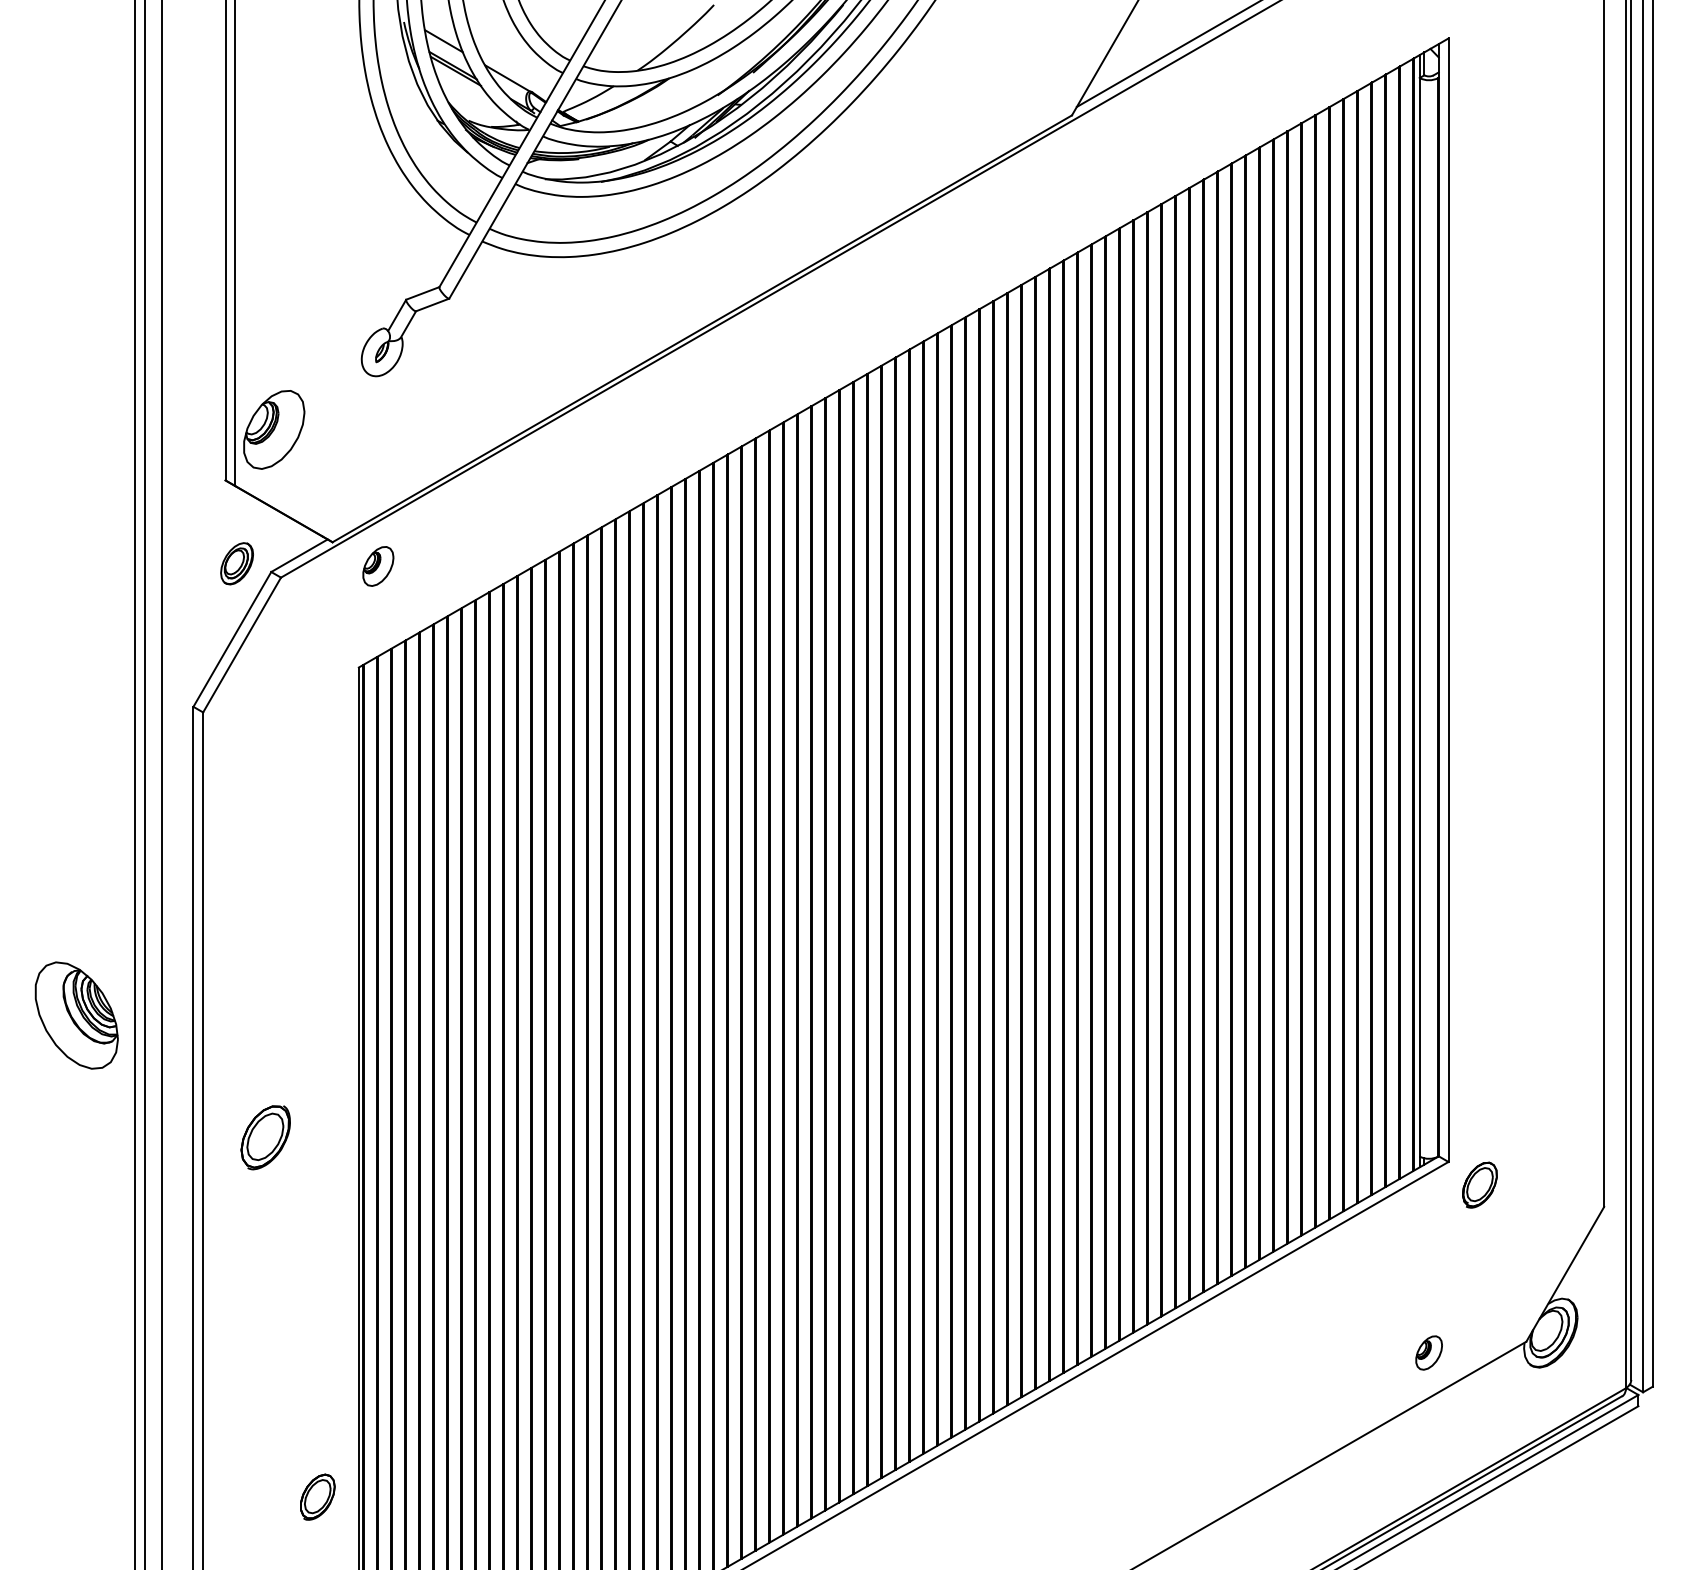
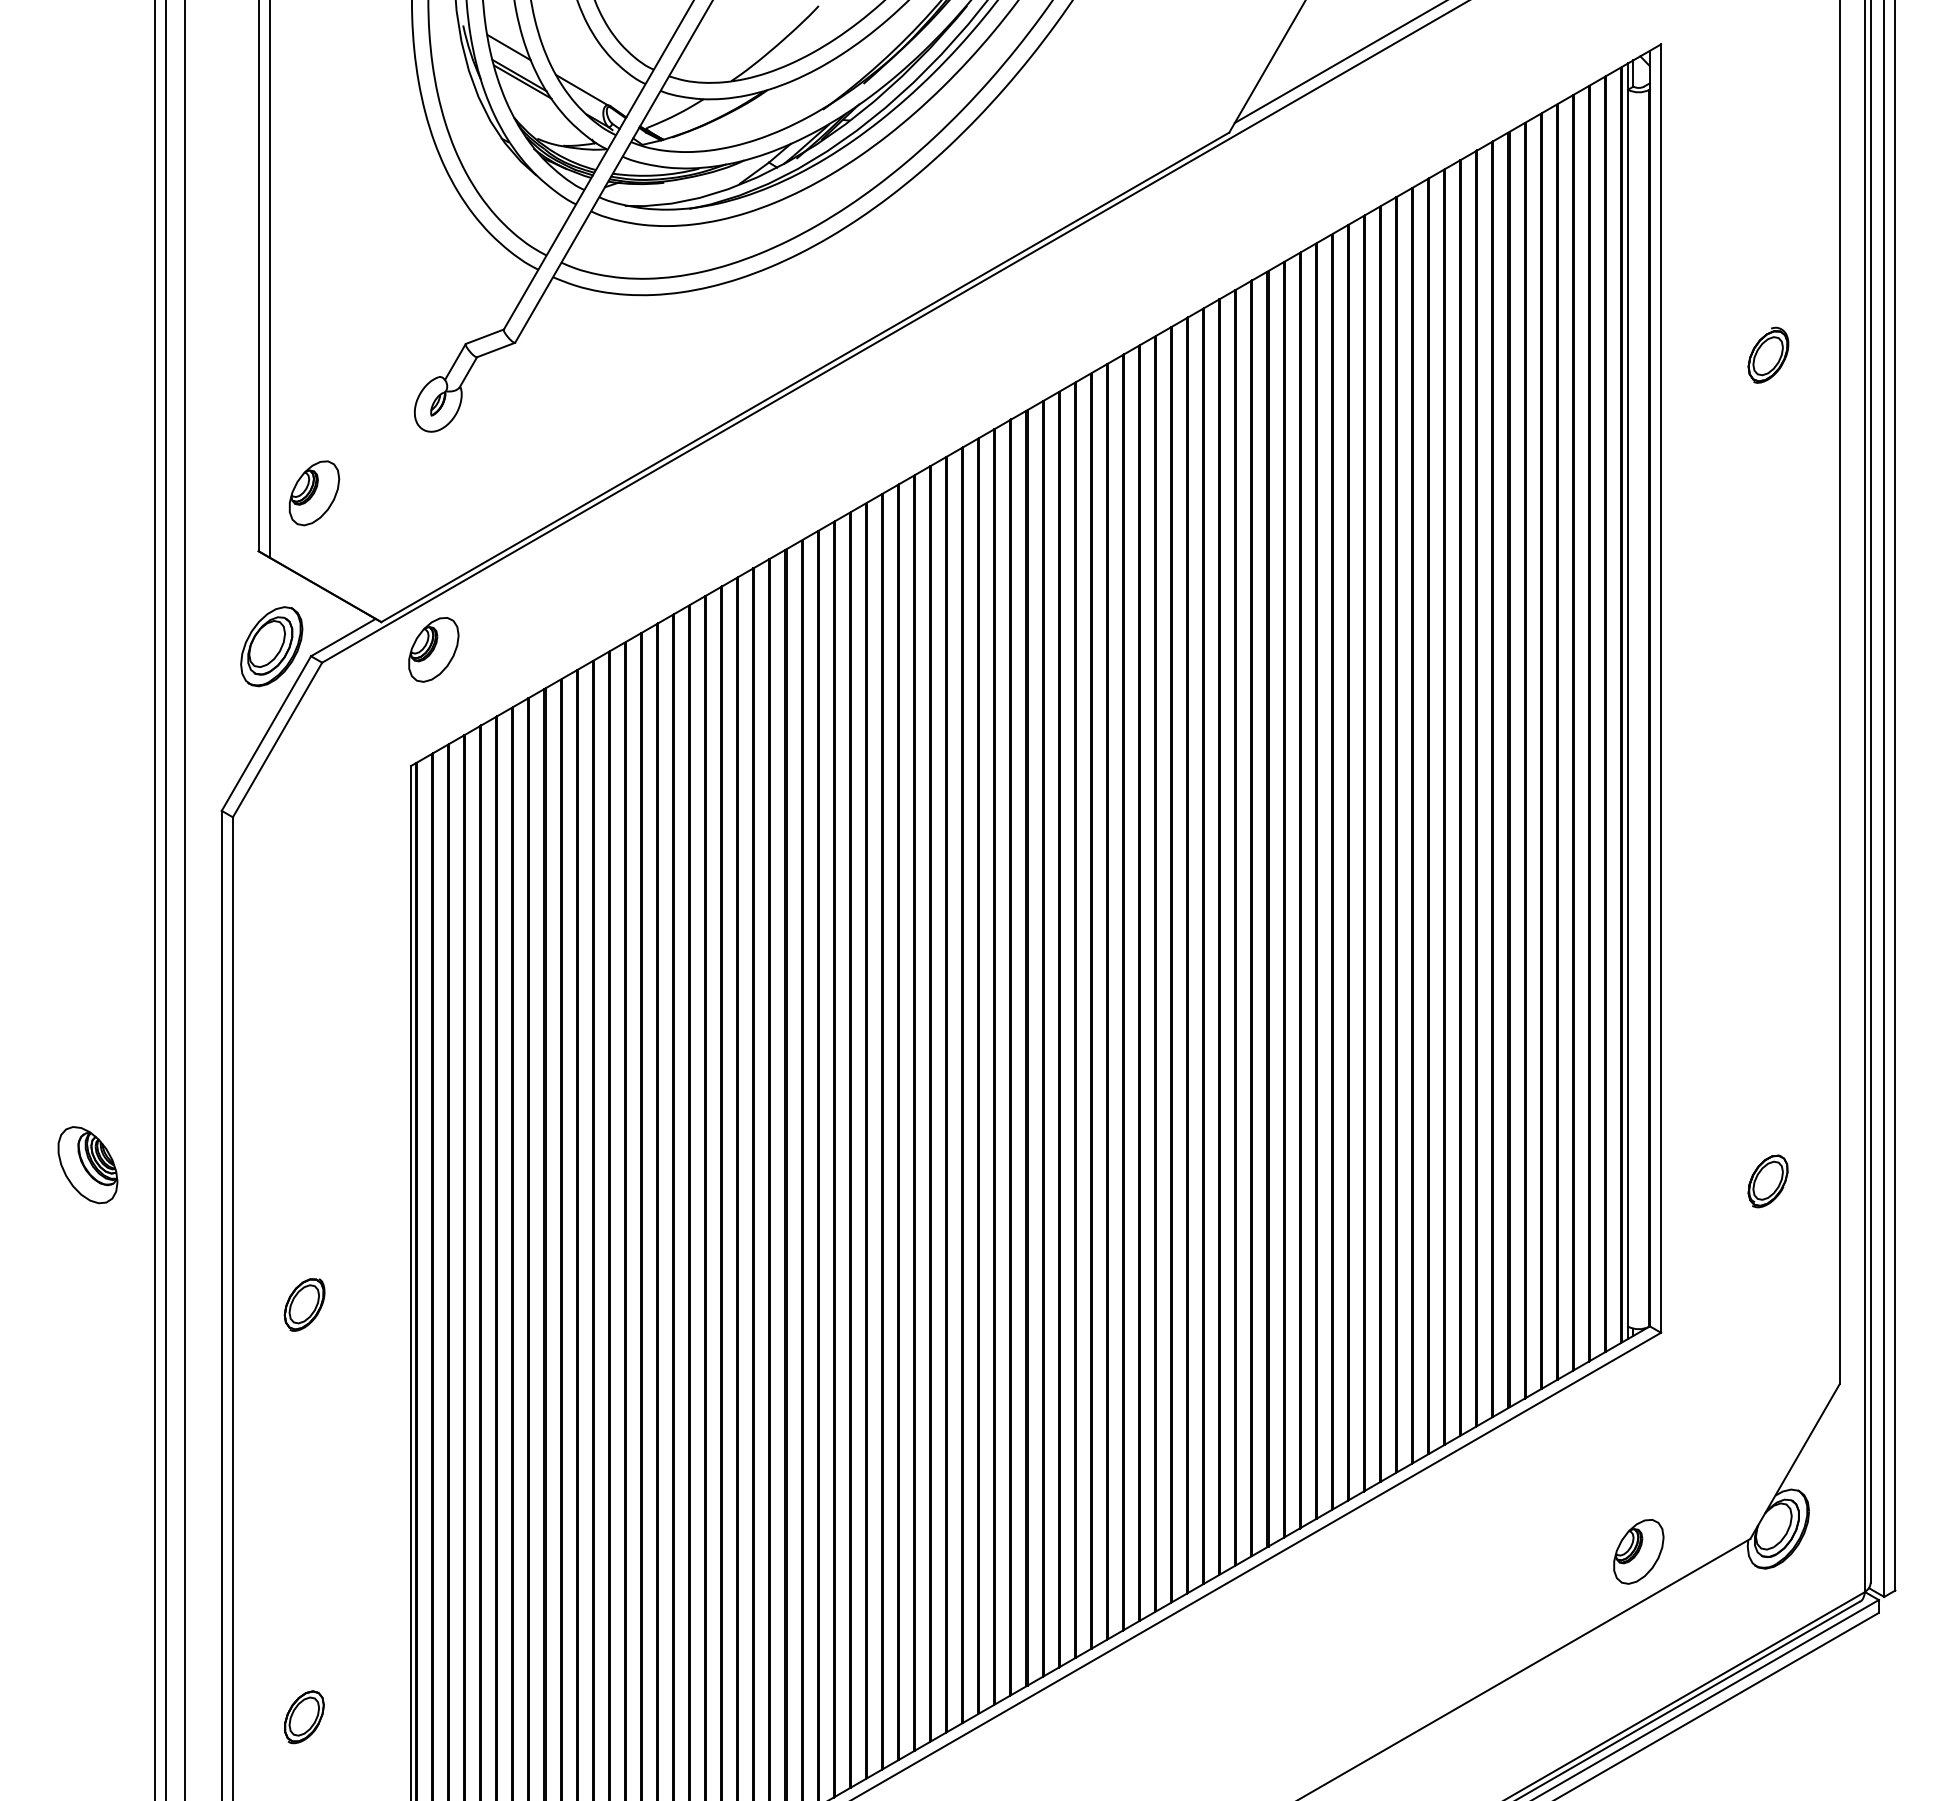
part: (1542, 308) -> (1768, 354), added
part: (274, 430) -> (314, 493), size x0.71
part: (236, 563) -> (271, 646), size x1.67
part: (378, 566) -> (433, 649), size x1.43
part: (76, 1016) -> (87, 1165), size x0.62
part: (265, 1137) -> (304, 1304), size x0.71
part: (1479, 1185) -> (1767, 1181), moved
part: (1428, 1352) -> (1638, 1551), size x1.67
part: (317, 1497) -> (304, 1717), moved

